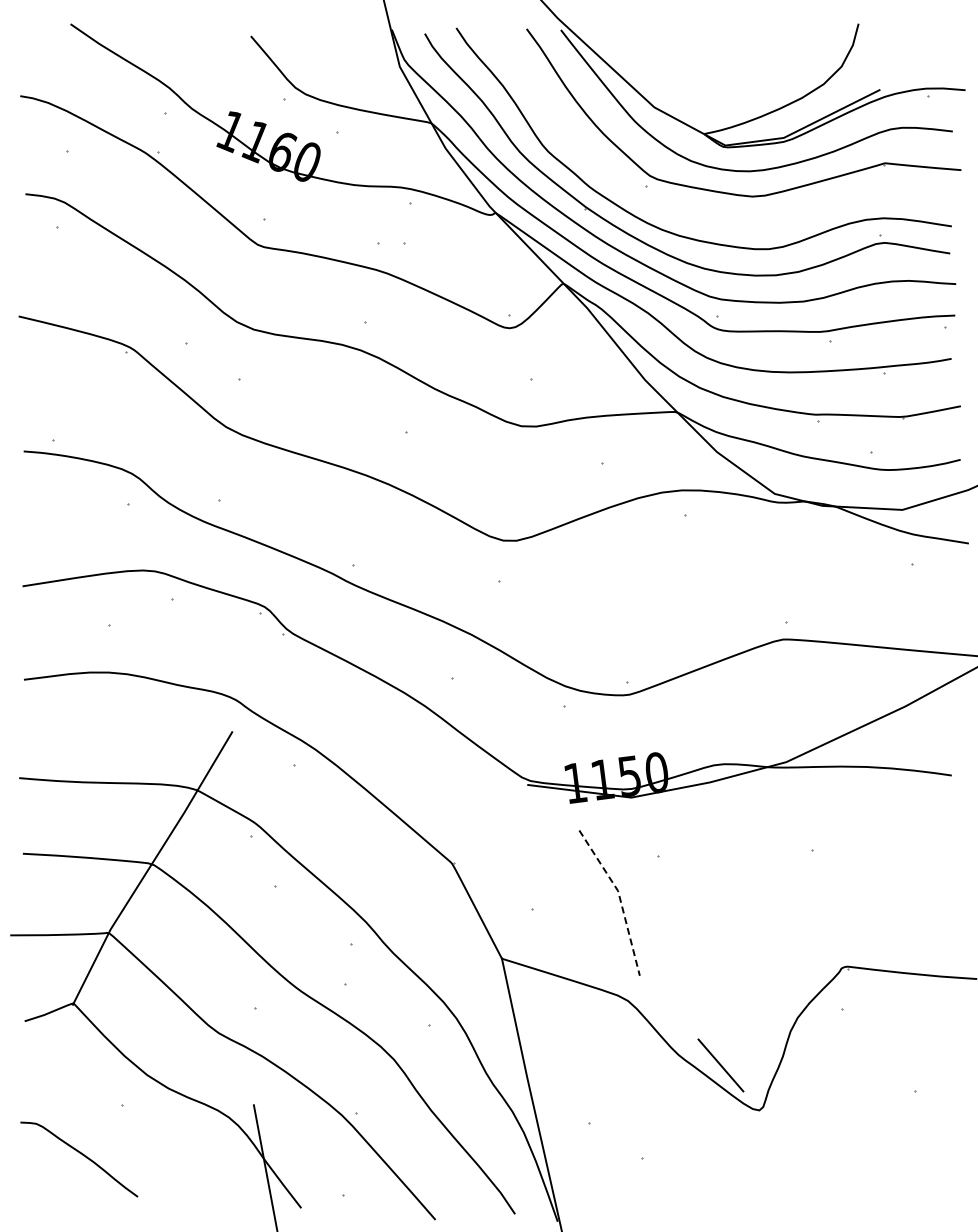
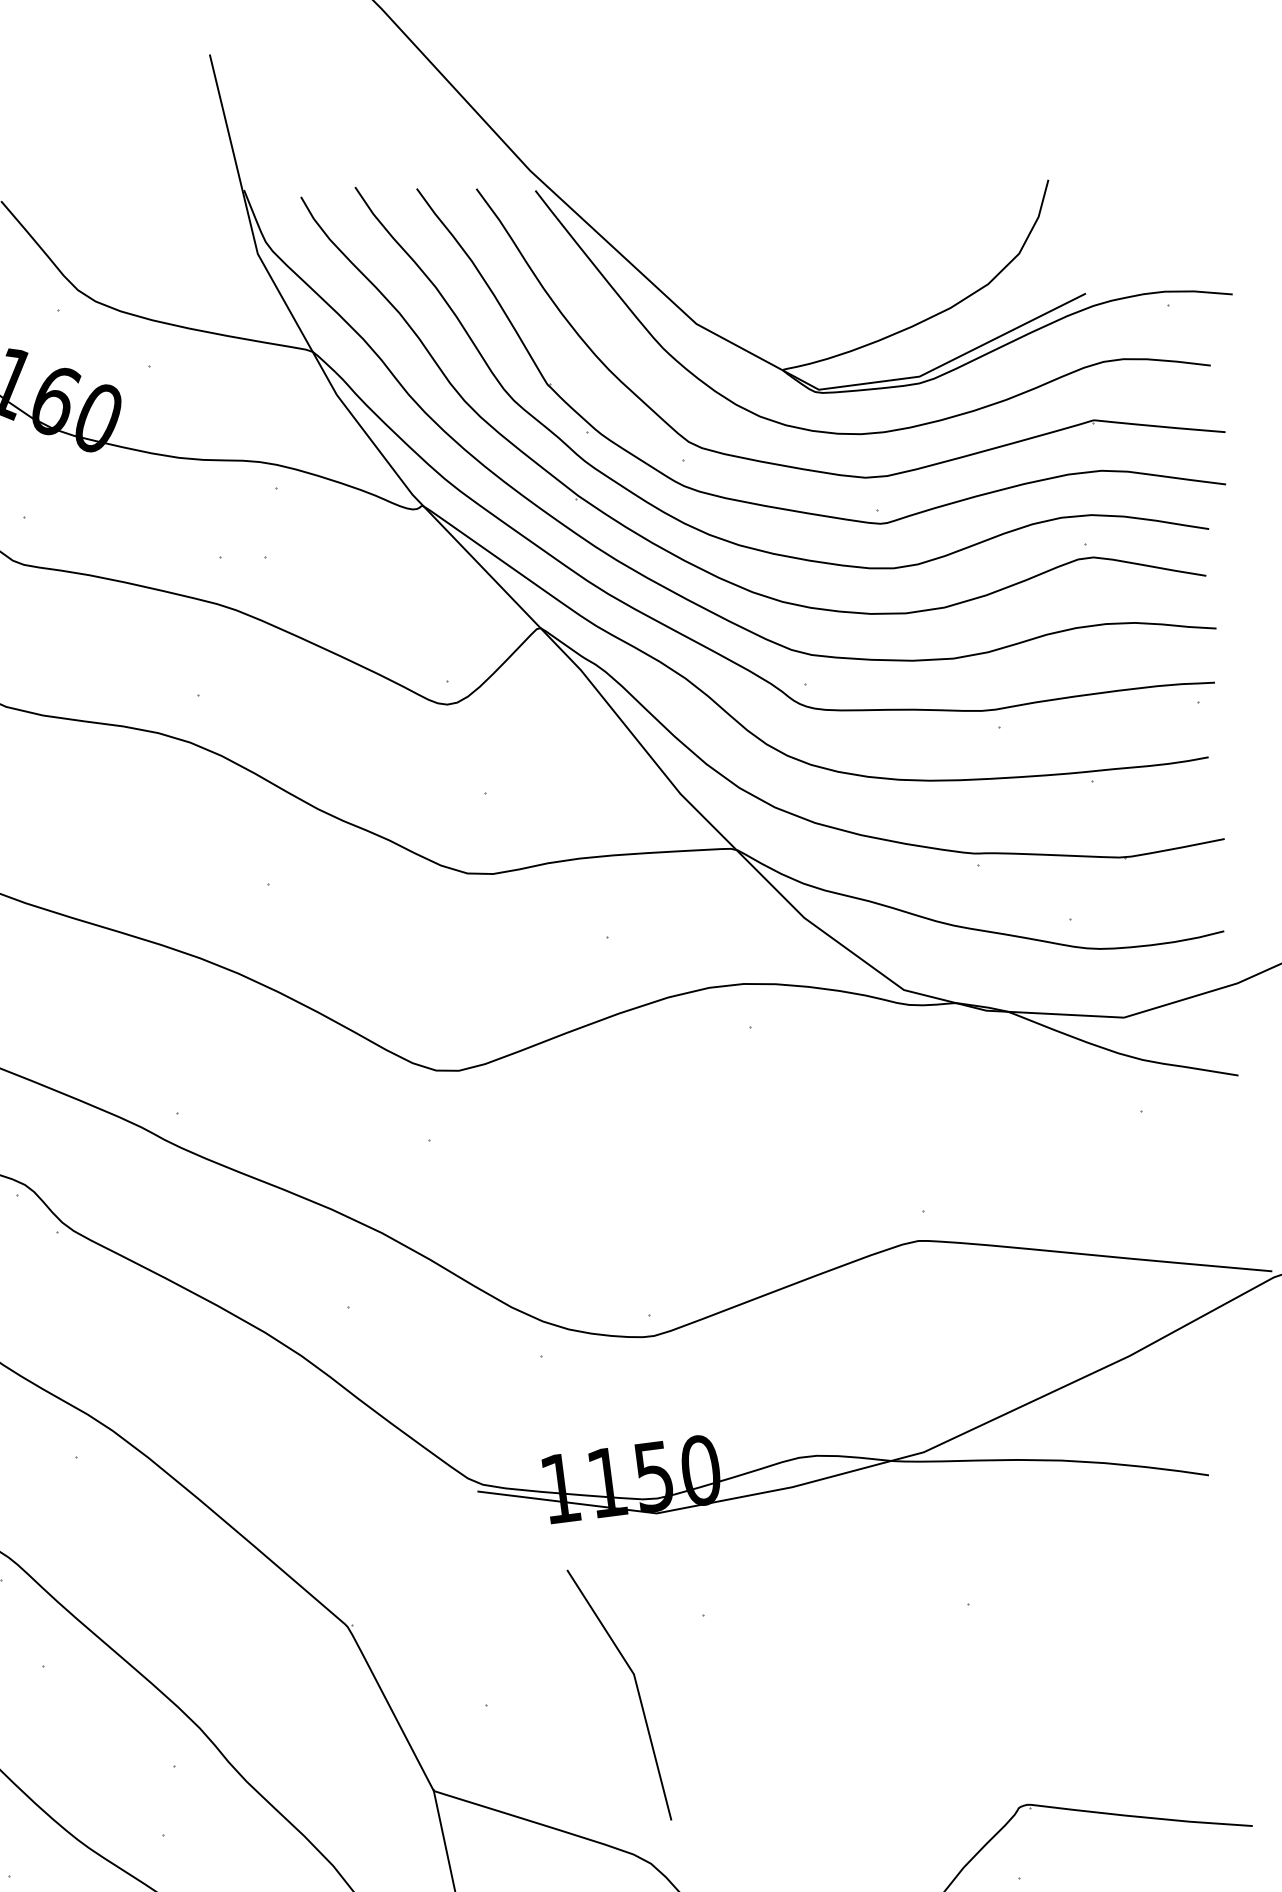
part: (710, 214) -> (793, 508), added
line: (620, 898) -> (638, 1687), dashed -> solid

